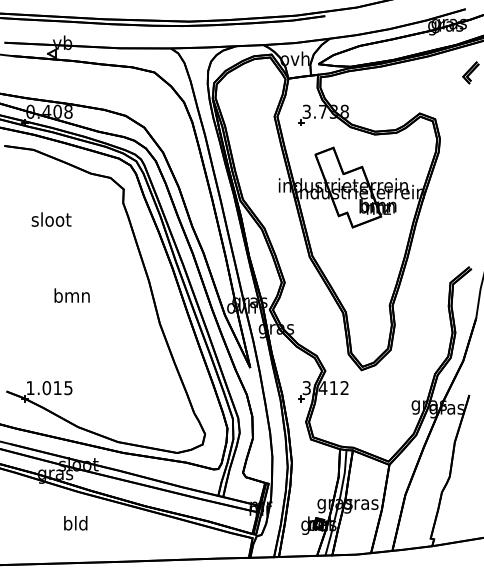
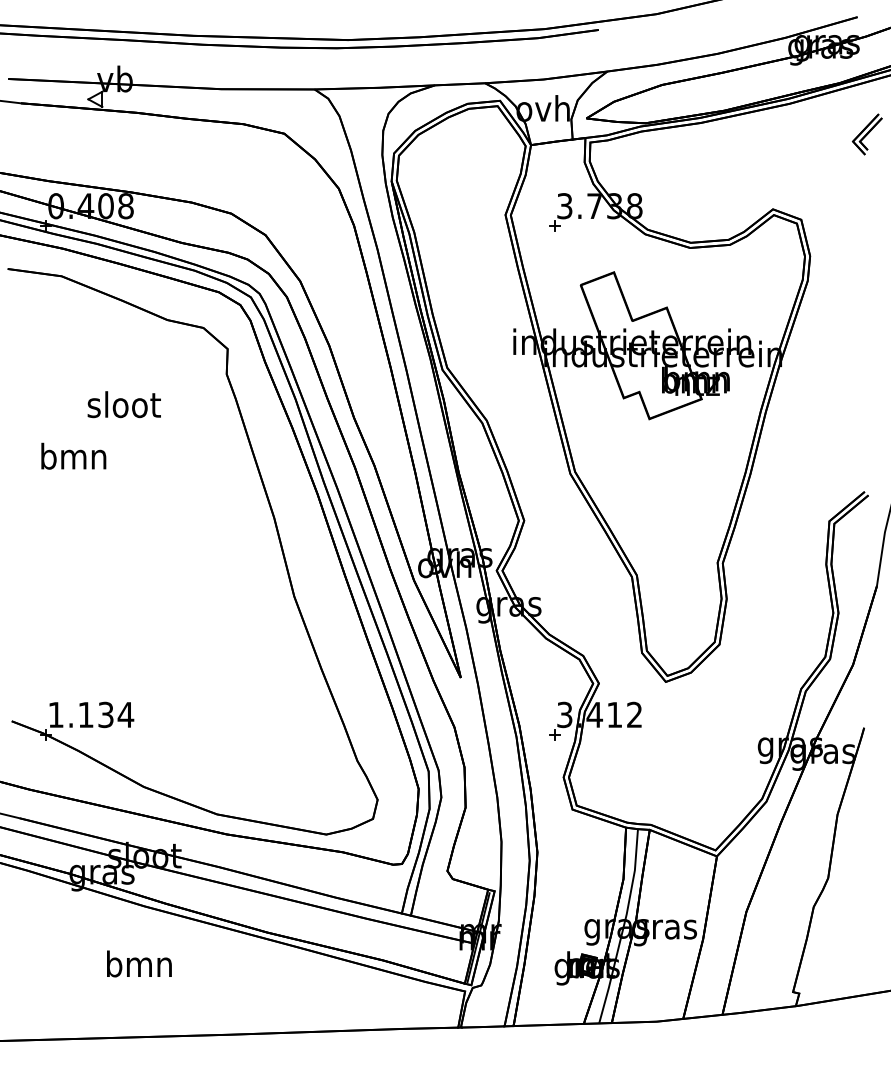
text: (51, 219) -> (124, 404), moved
text: (71, 295) -> (72, 456), moved
text: (57, 388) -> (105, 715), 1.015 -> 1.134
text: (75, 523) -> (138, 964), bld -> bmn

